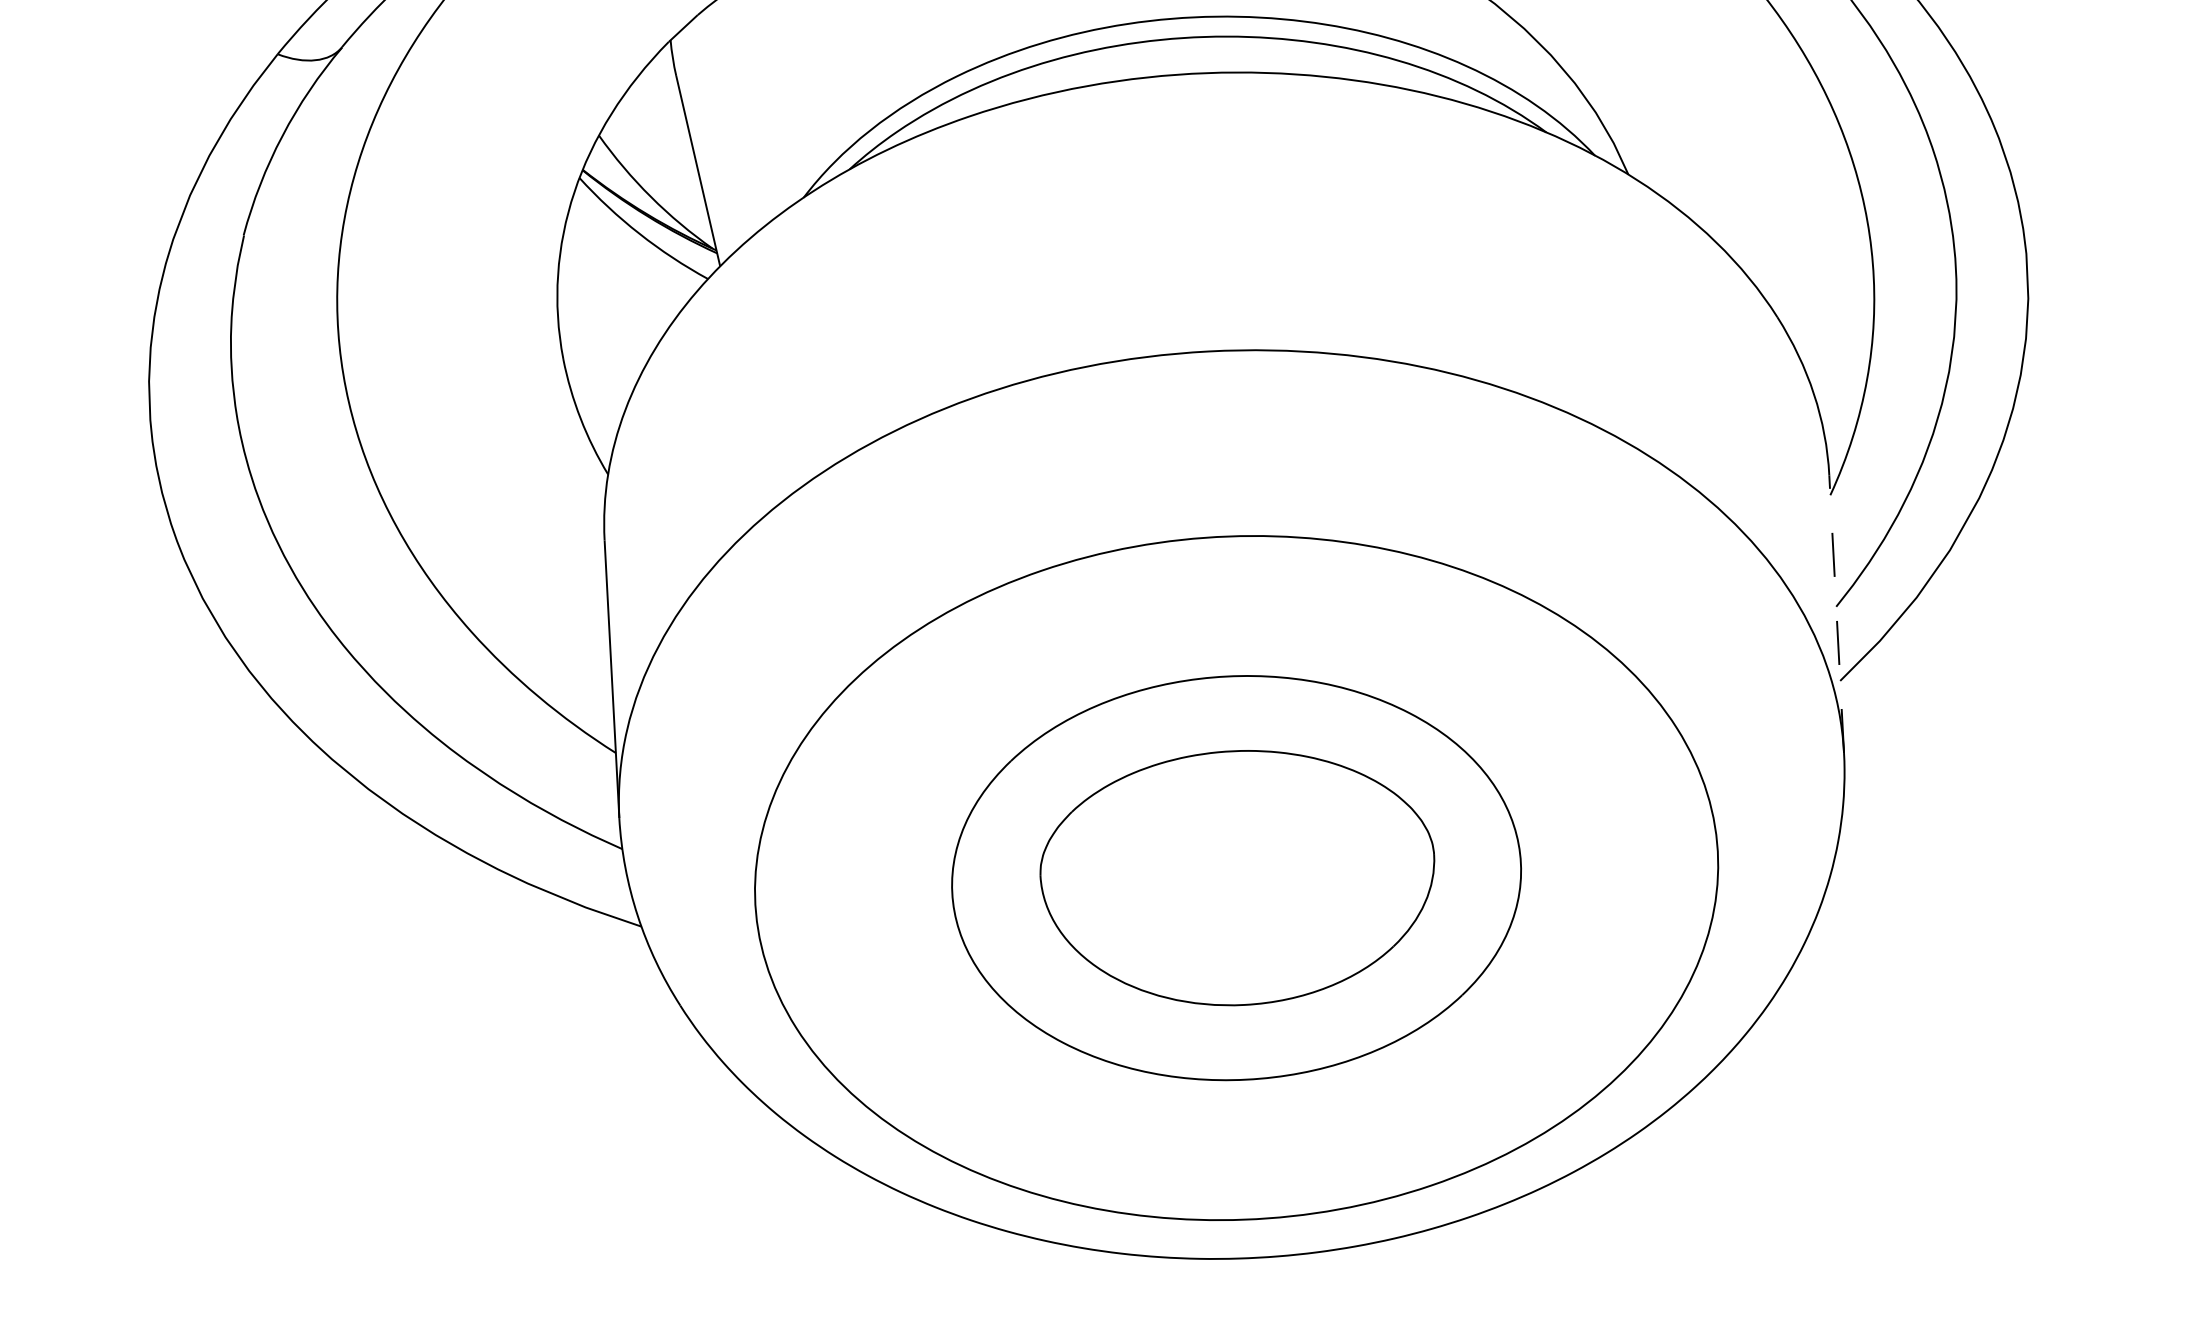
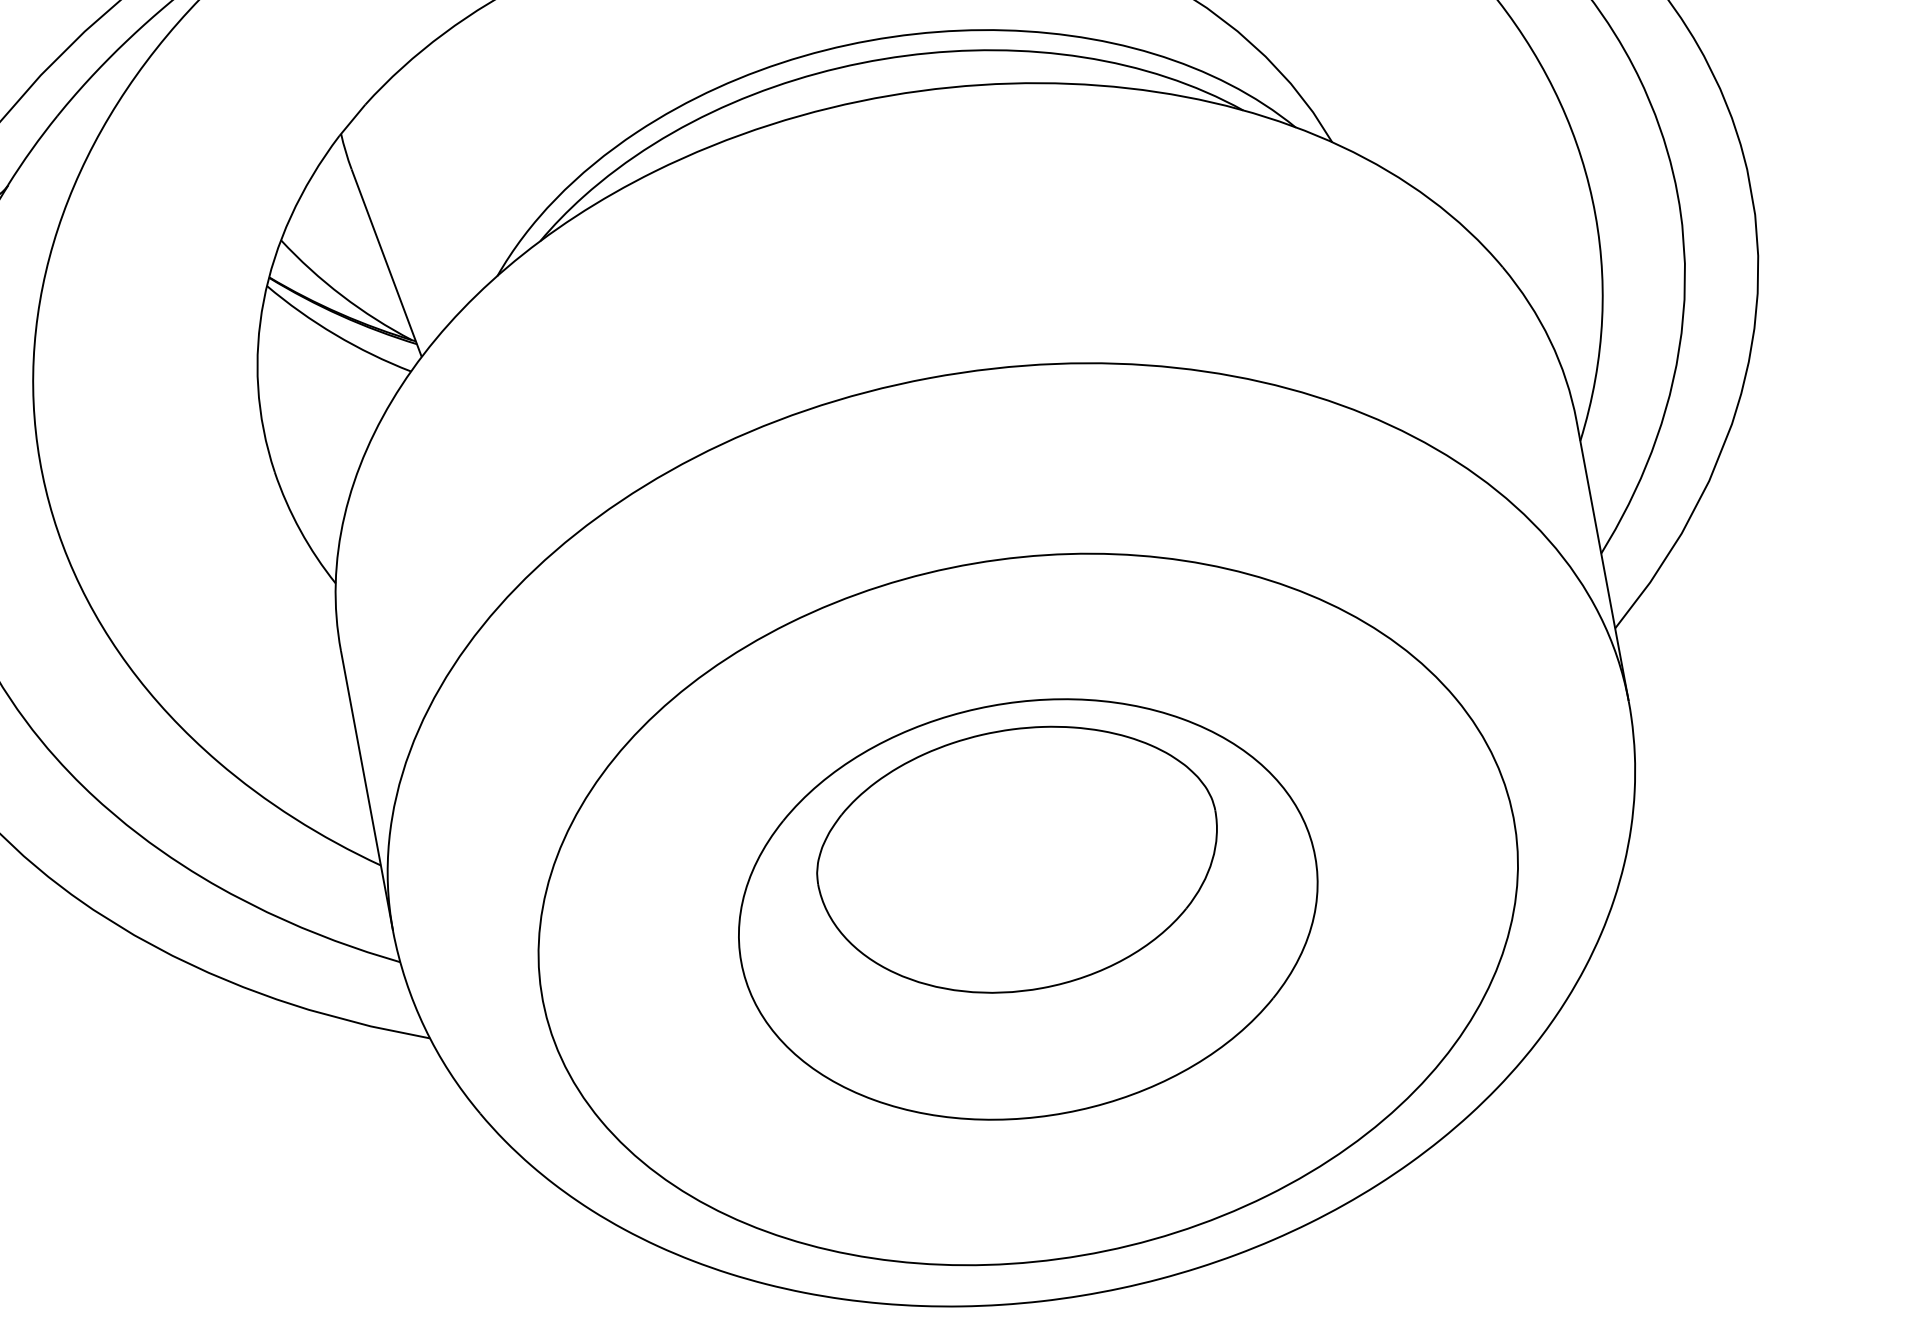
line: (1836, 613) -> (1602, 560), dashed -> solid
part: (1237, 878) -> (1018, 860), moved

